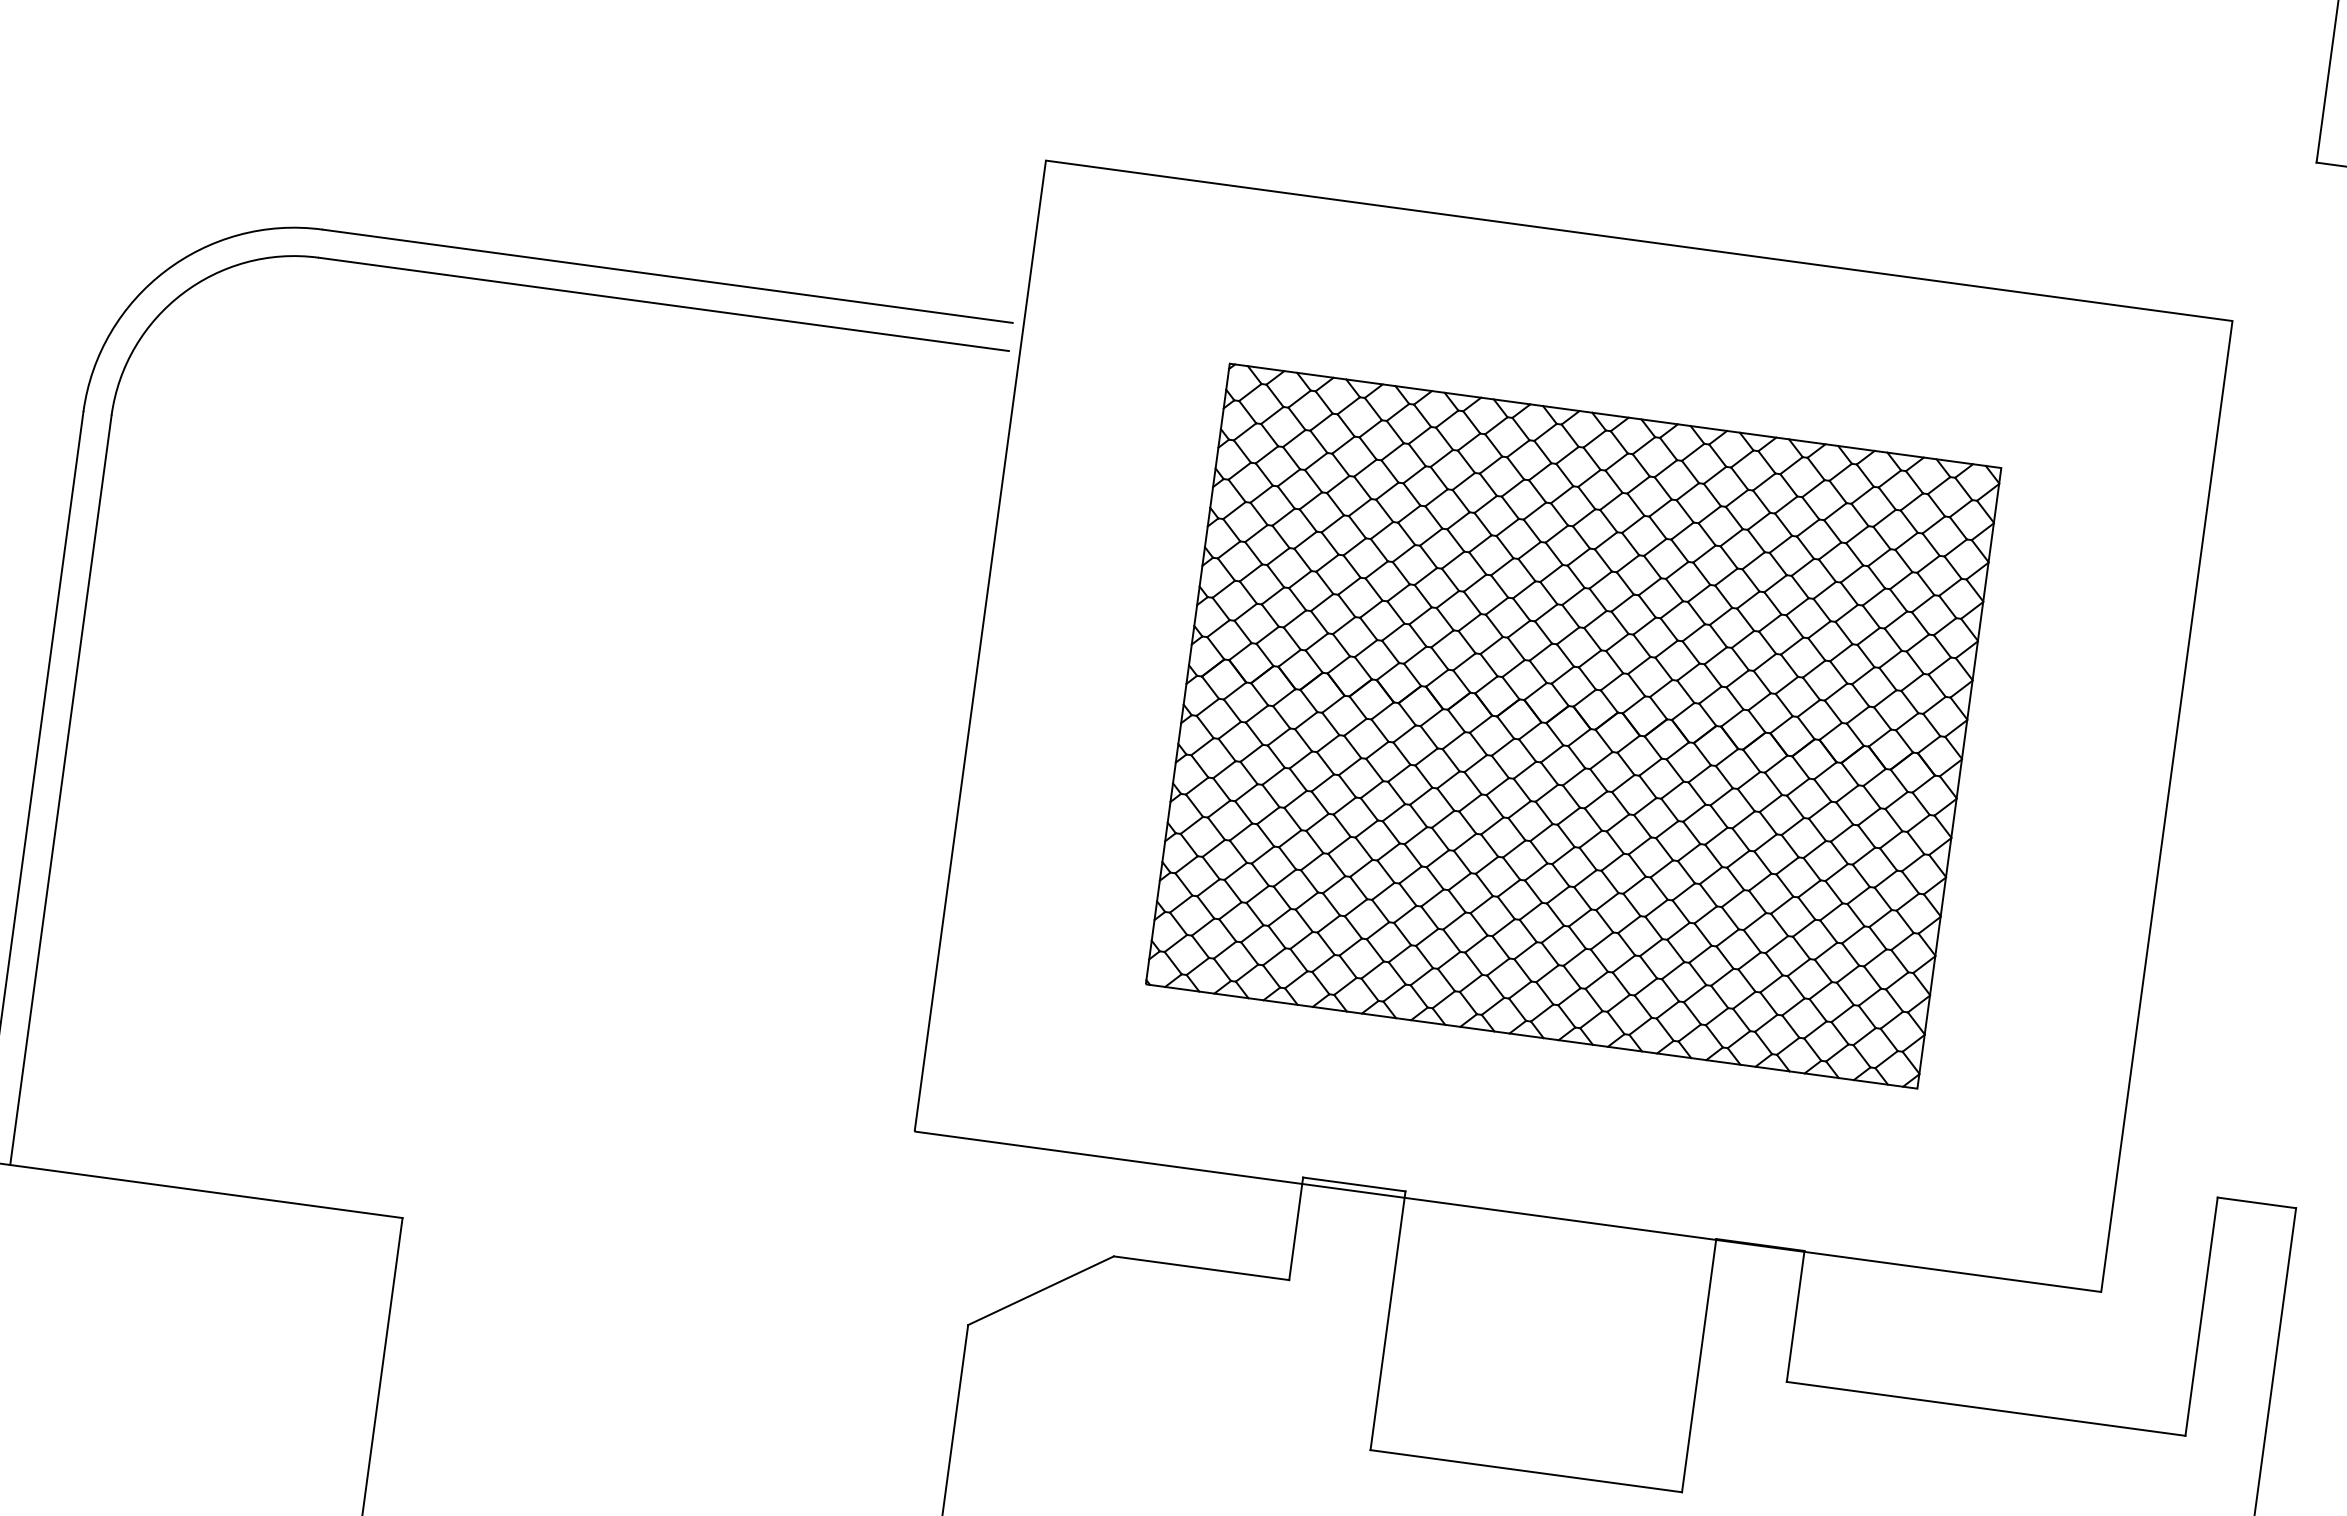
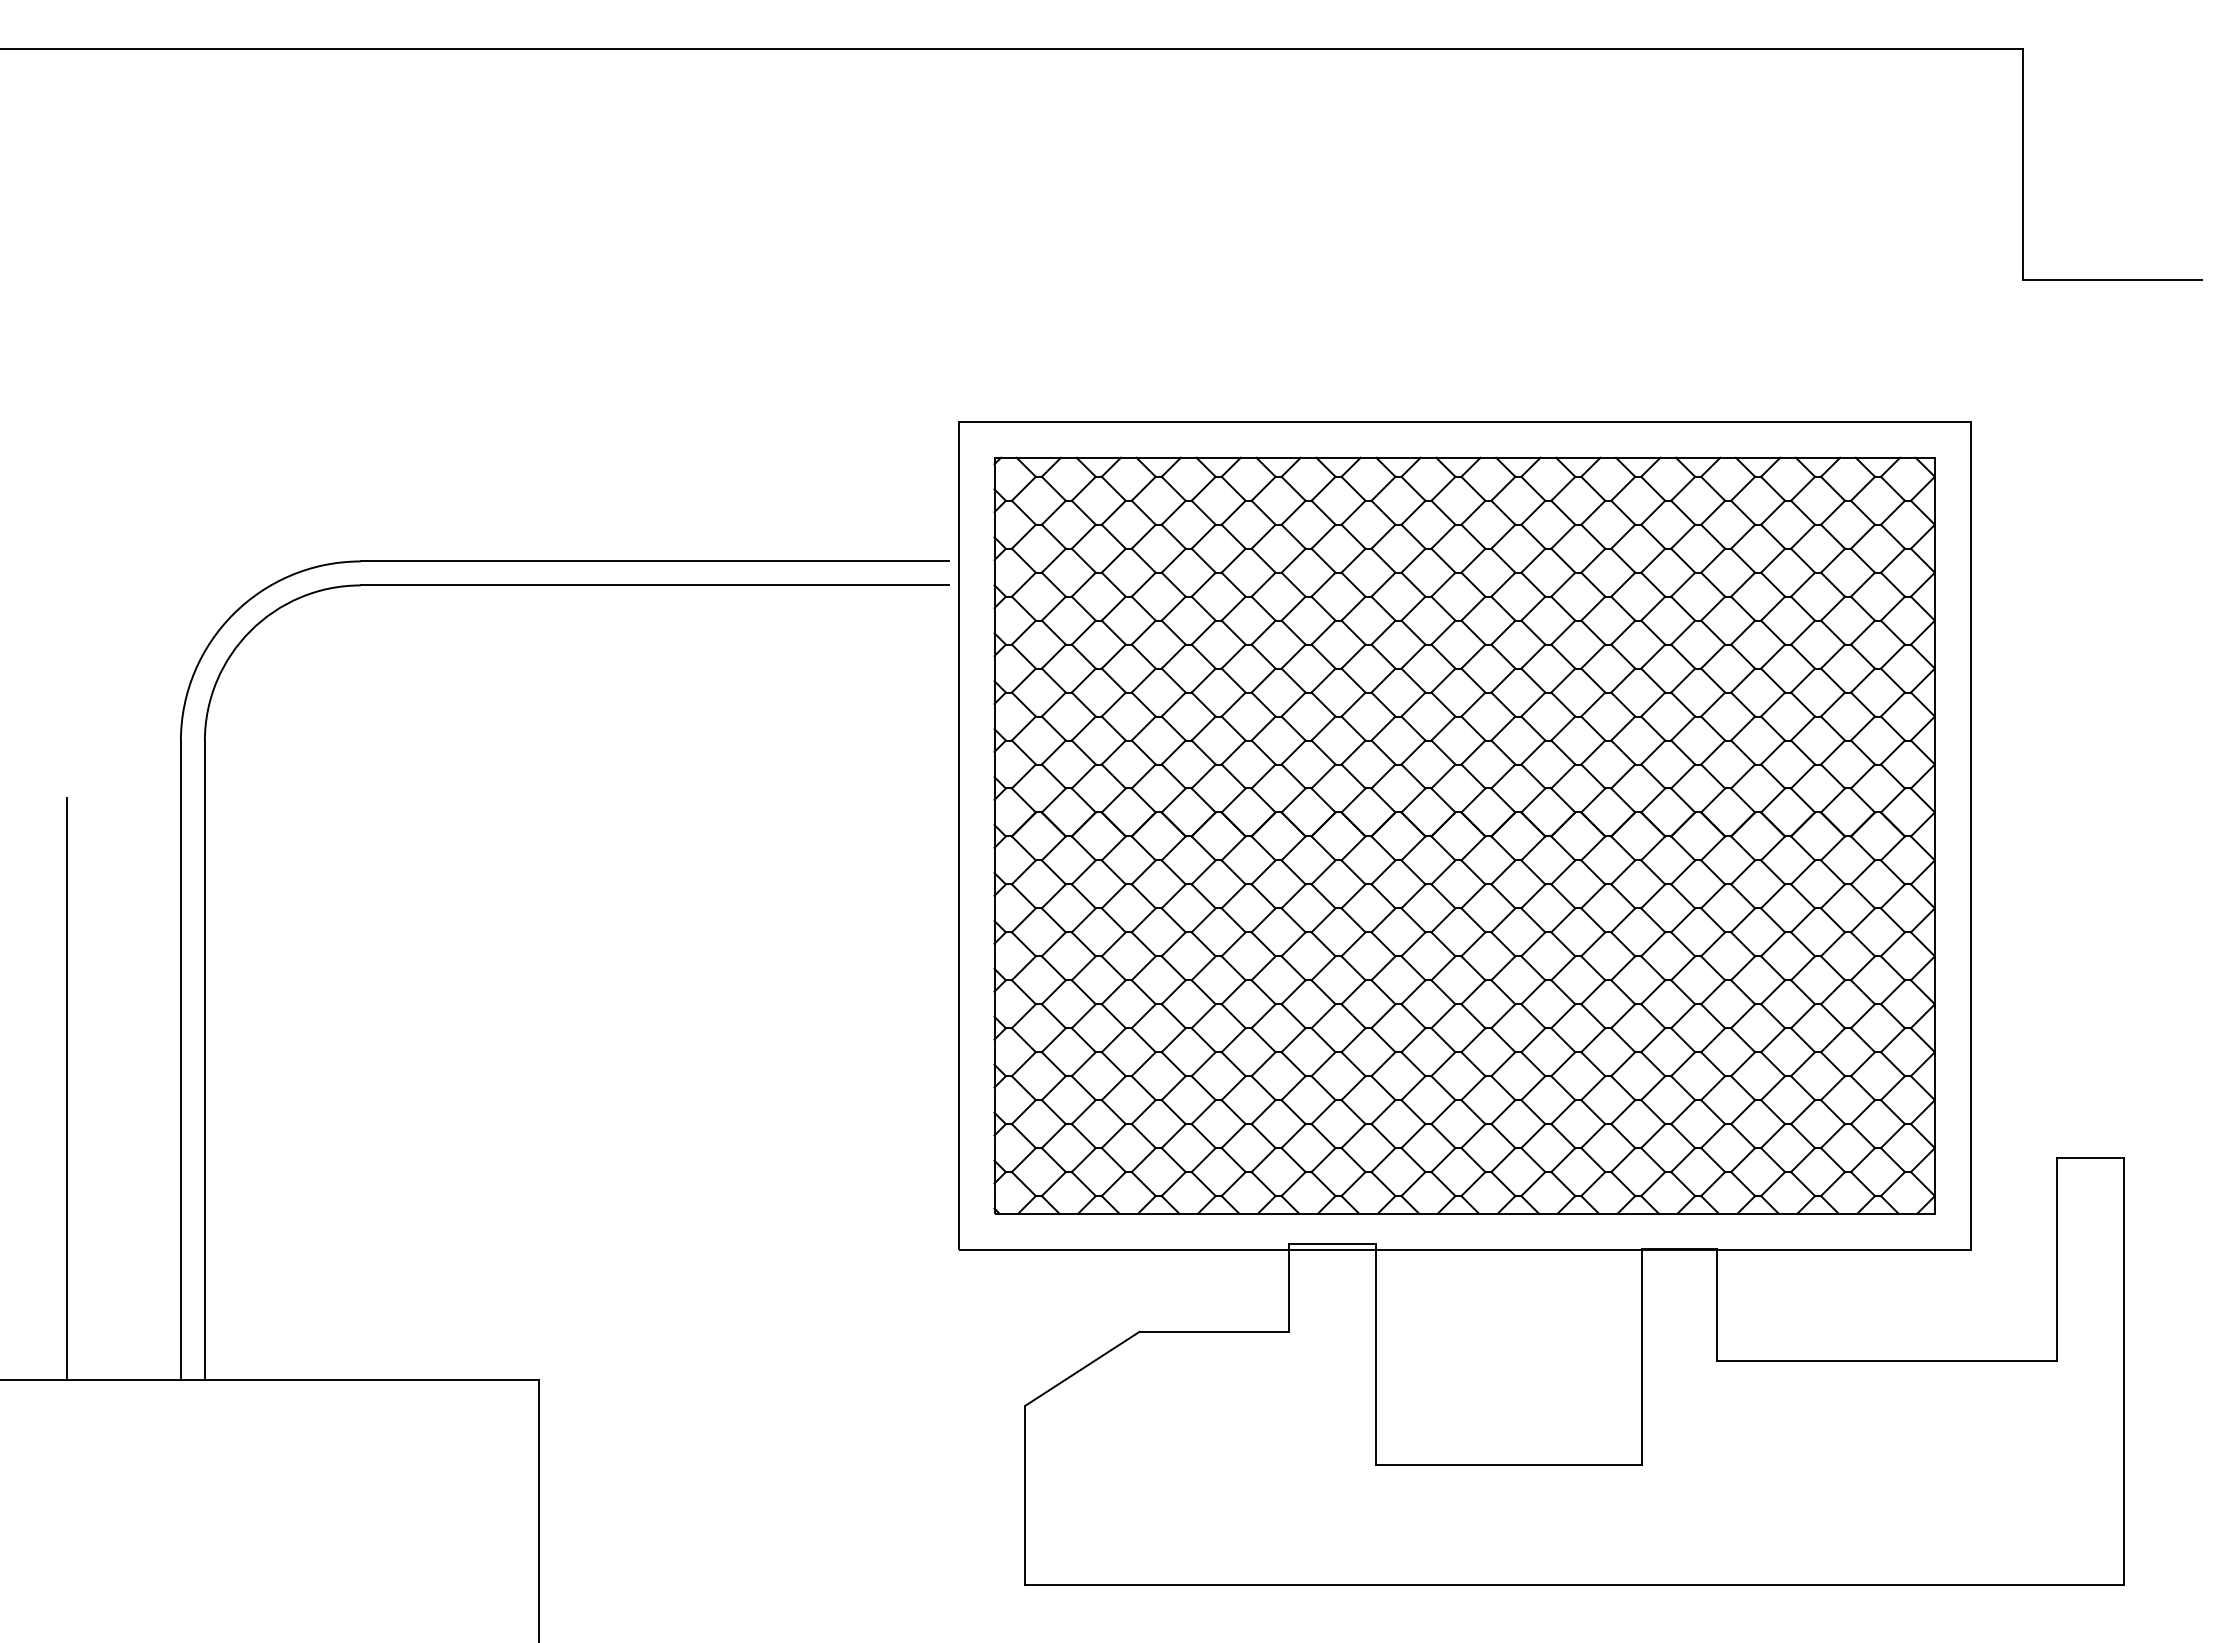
part: (1573, 725) -> (1464, 835), size x1.43

